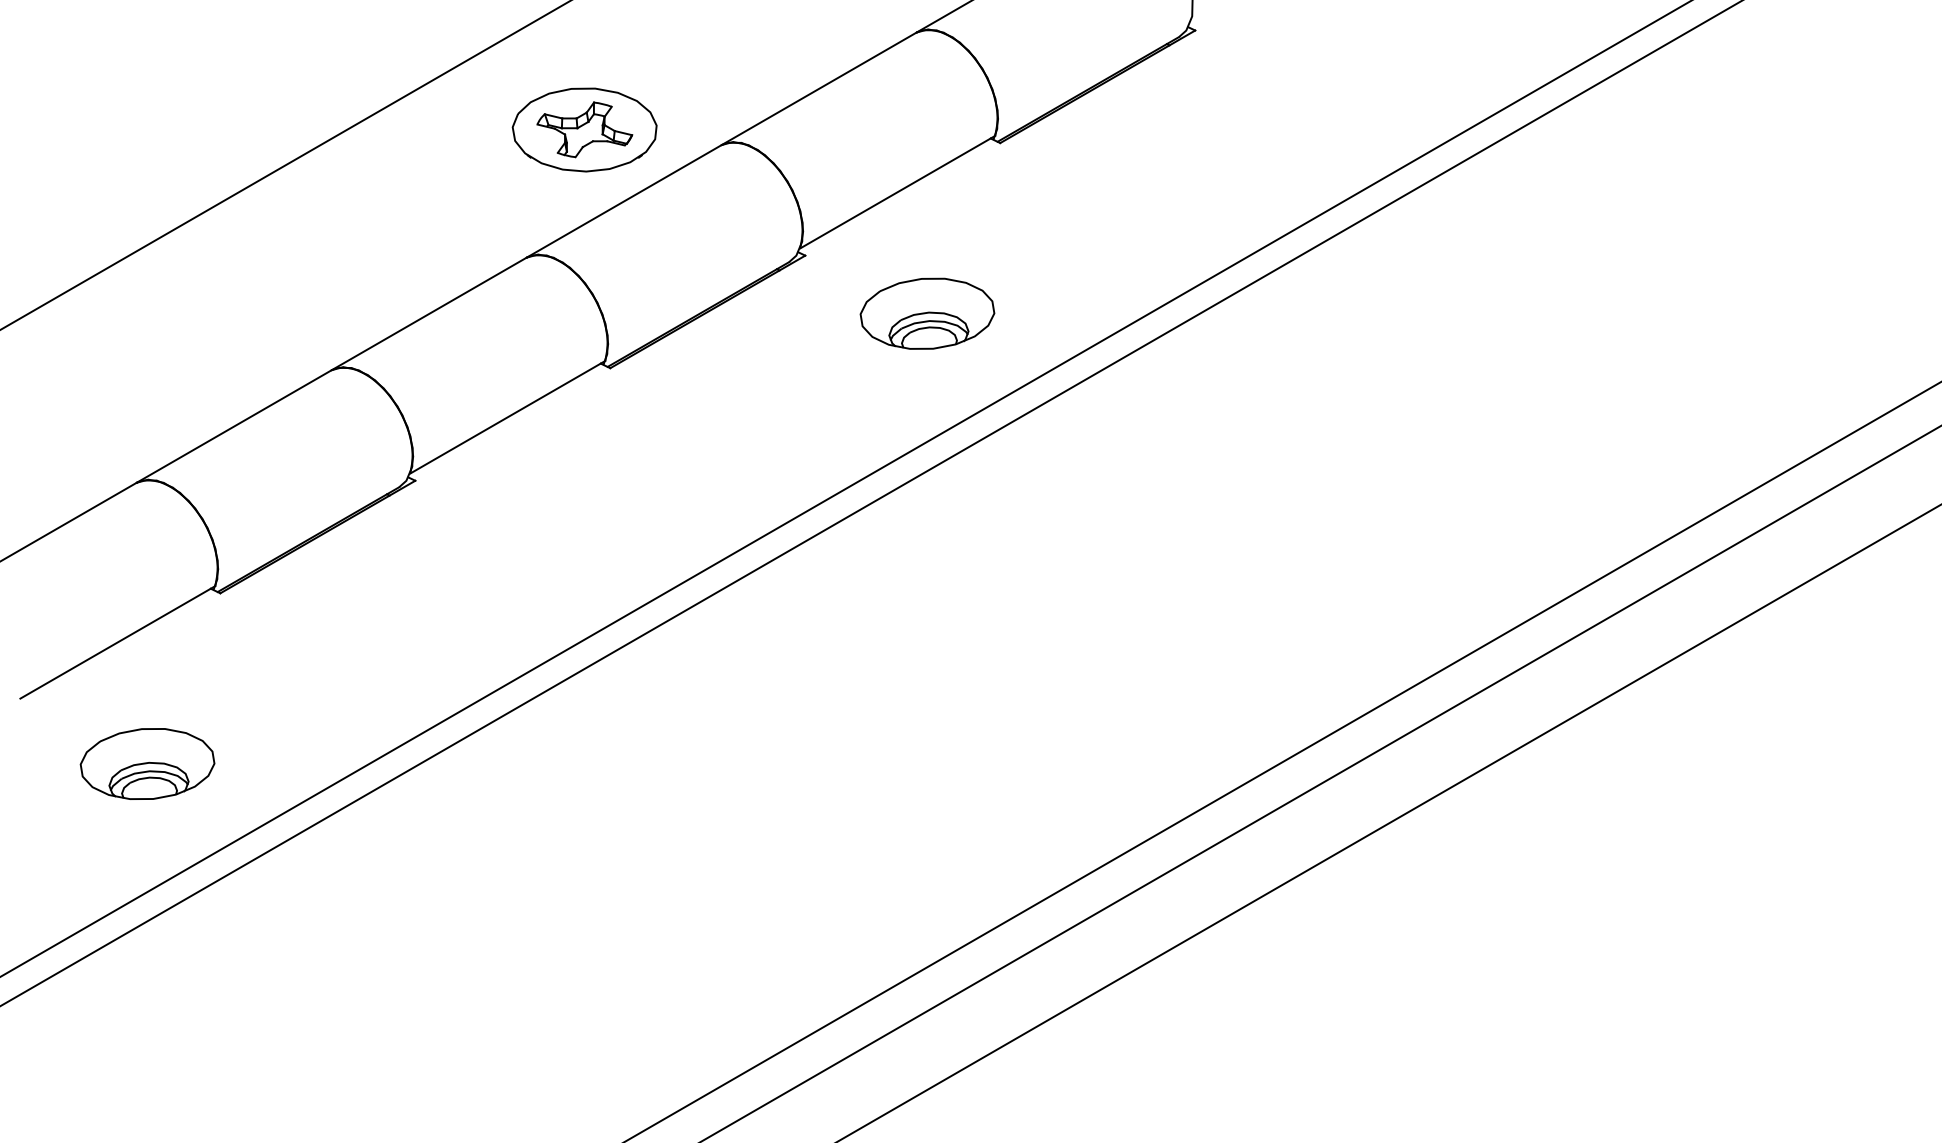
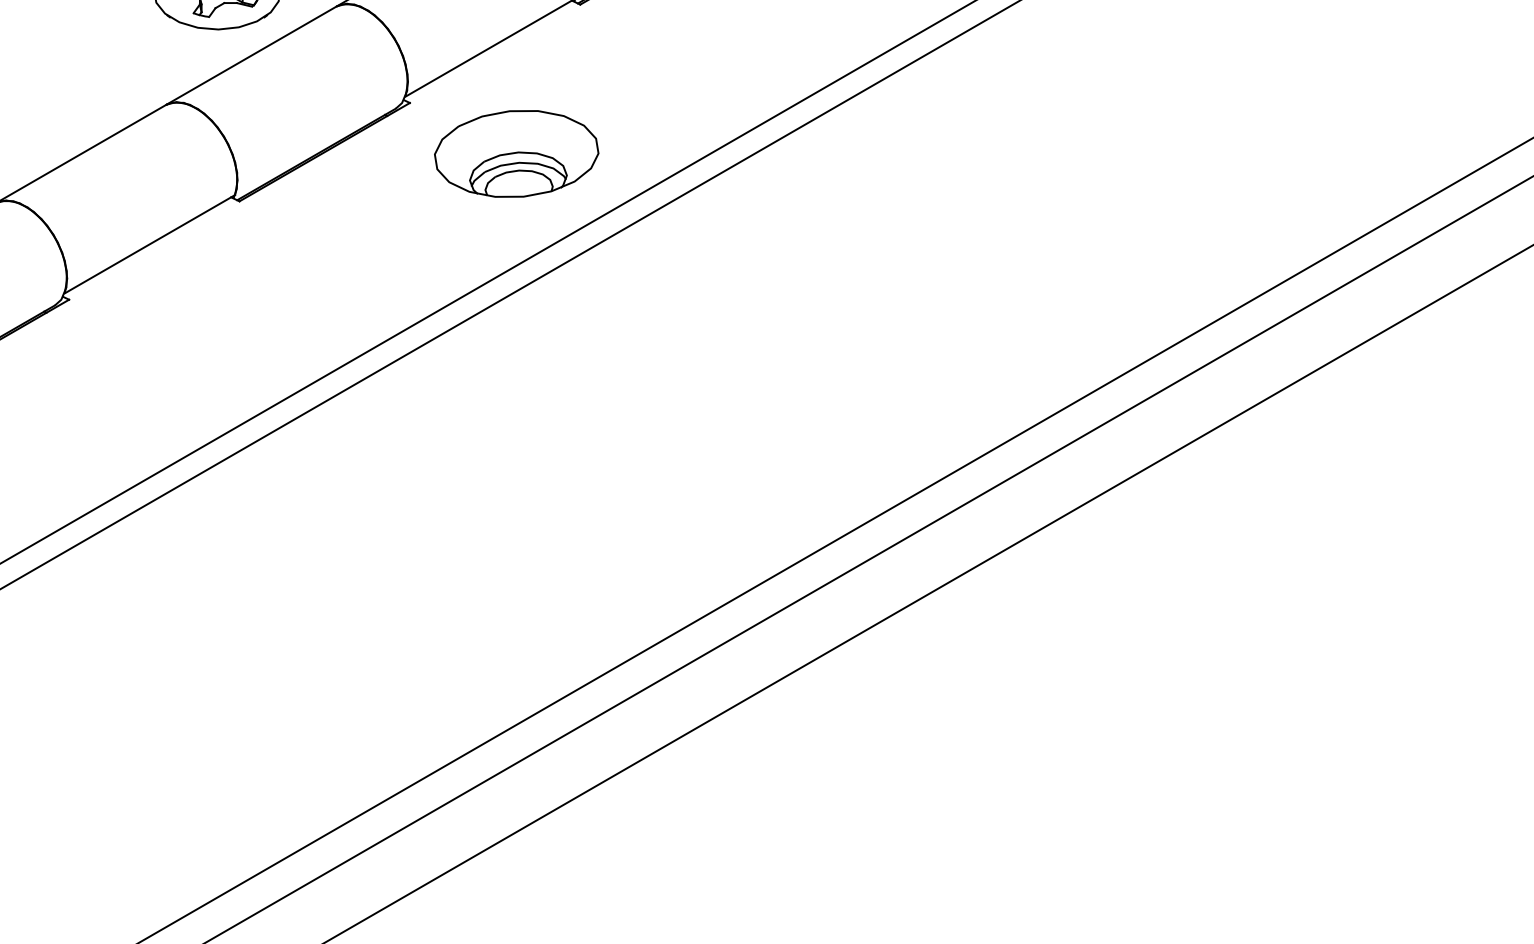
part: (927, 313) -> (516, 153), size x1.4

